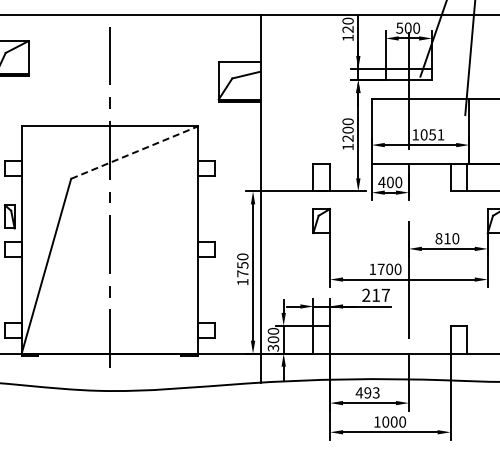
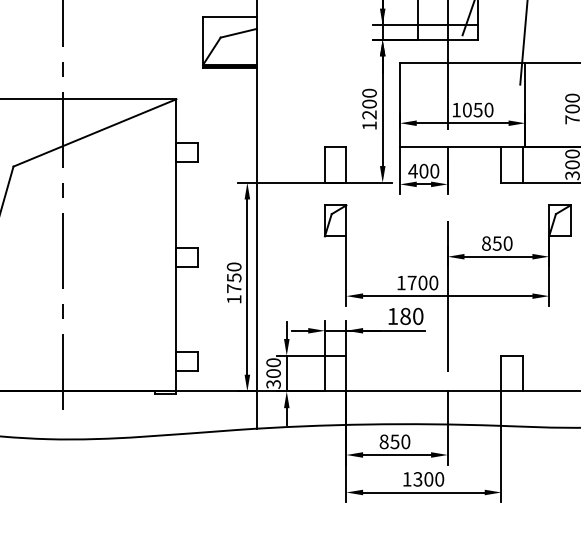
text: (440, 134) -> (488, 109), 1051 -> 1050
line: (134, 152) -> (94, 132), dashed -> solid
text: (447, 238) -> (497, 243), 810 -> 850
text: (375, 294) -> (404, 315), 217 -> 180
text: (367, 392) -> (394, 441), 493 -> 850
text: (385, 421) -> (417, 478), 1000 -> 1300

